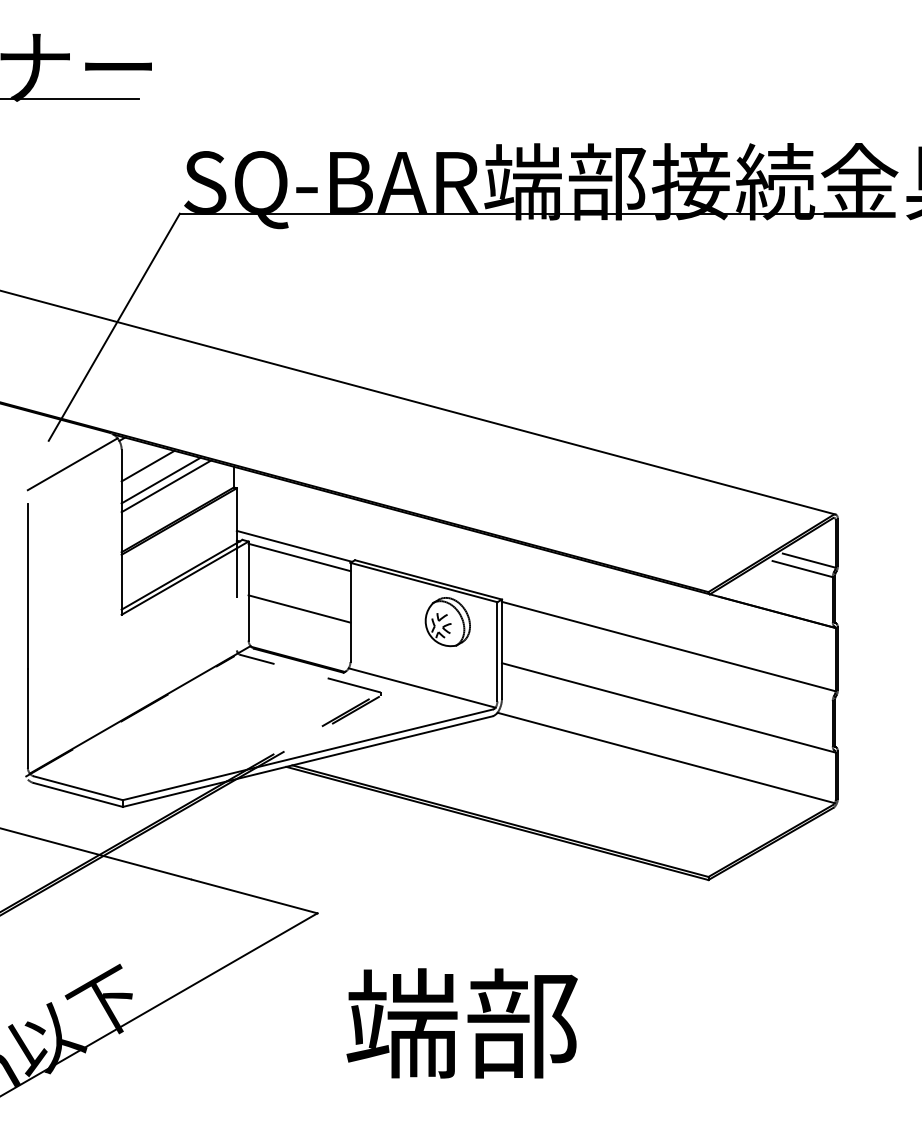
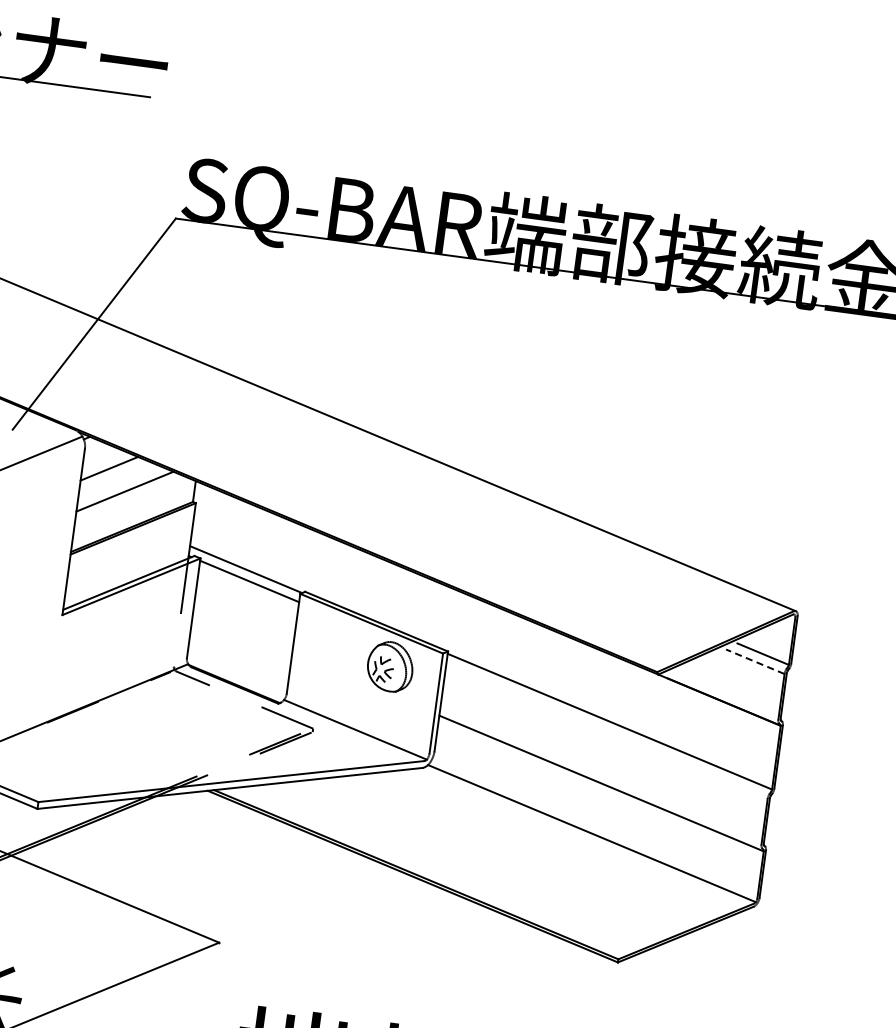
line: (160, 480) -> (119, 484), removed
line: (802, 568) -> (755, 661), solid -> dashed
line: (299, 608) -> (242, 632), removed

